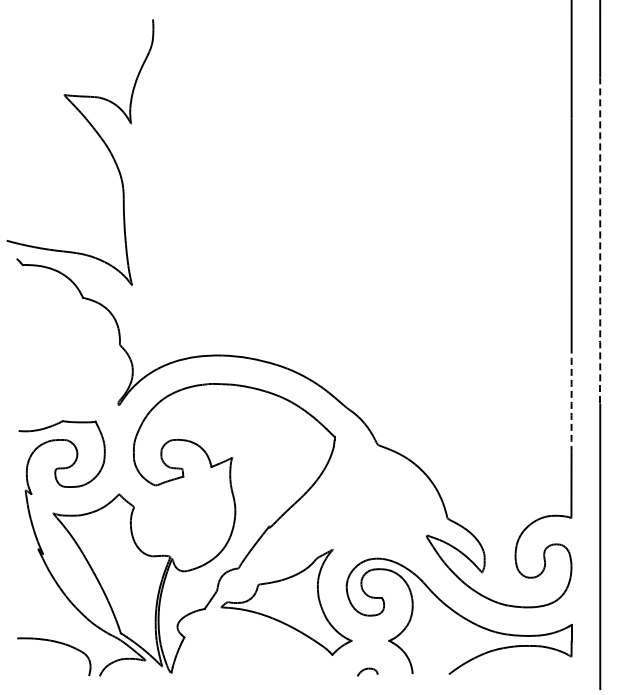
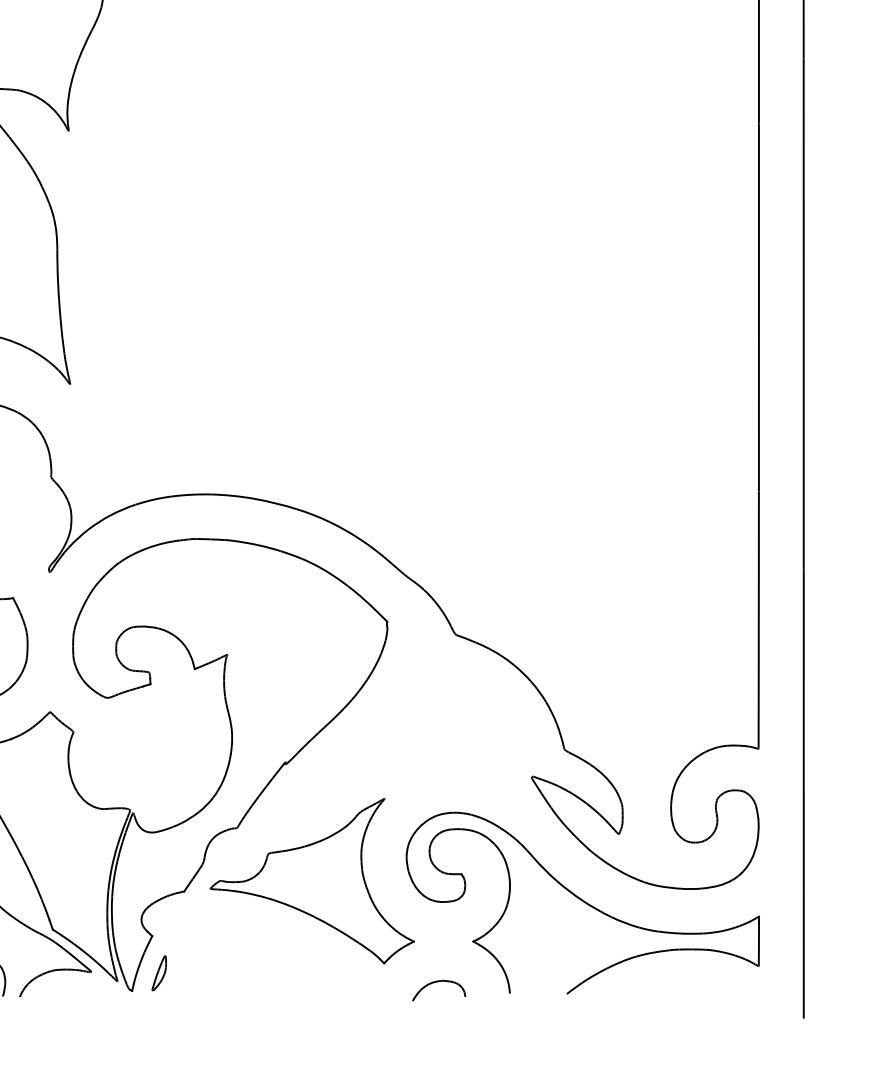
arc: (600, 240) -> (804, 314), dashed -> solid
arc: (571, 403) -> (758, 569), dashed -> solid
part: (188, 660) -> (158, 972), added
part: (367, 672) -> (439, 991), size x1.67

